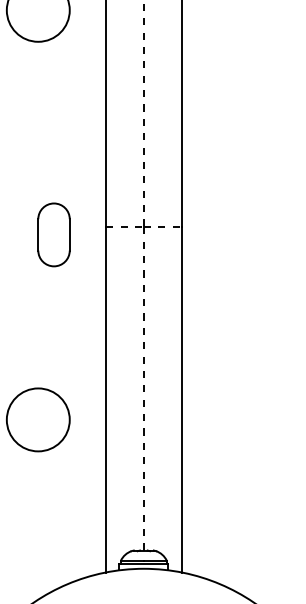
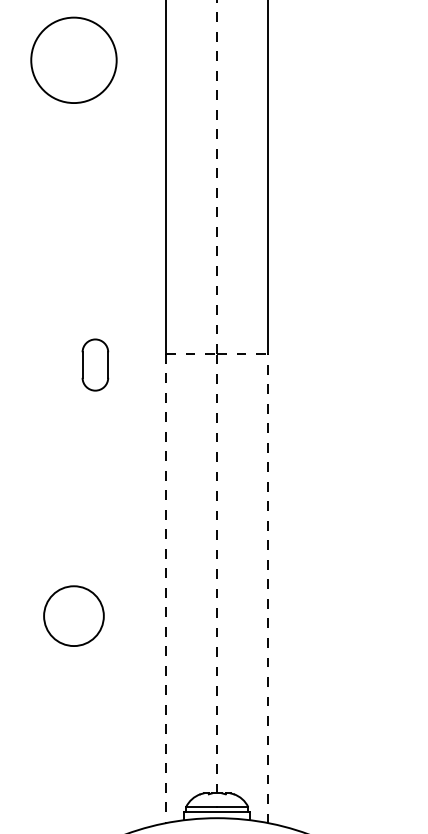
part: (54, 234) -> (95, 364), size x0.6
line: (106, 399) -> (166, 588), solid -> dashed
line: (181, 399) -> (268, 588), solid -> dashed
circle: (37, 419) -> (73, 615), size x0.7

